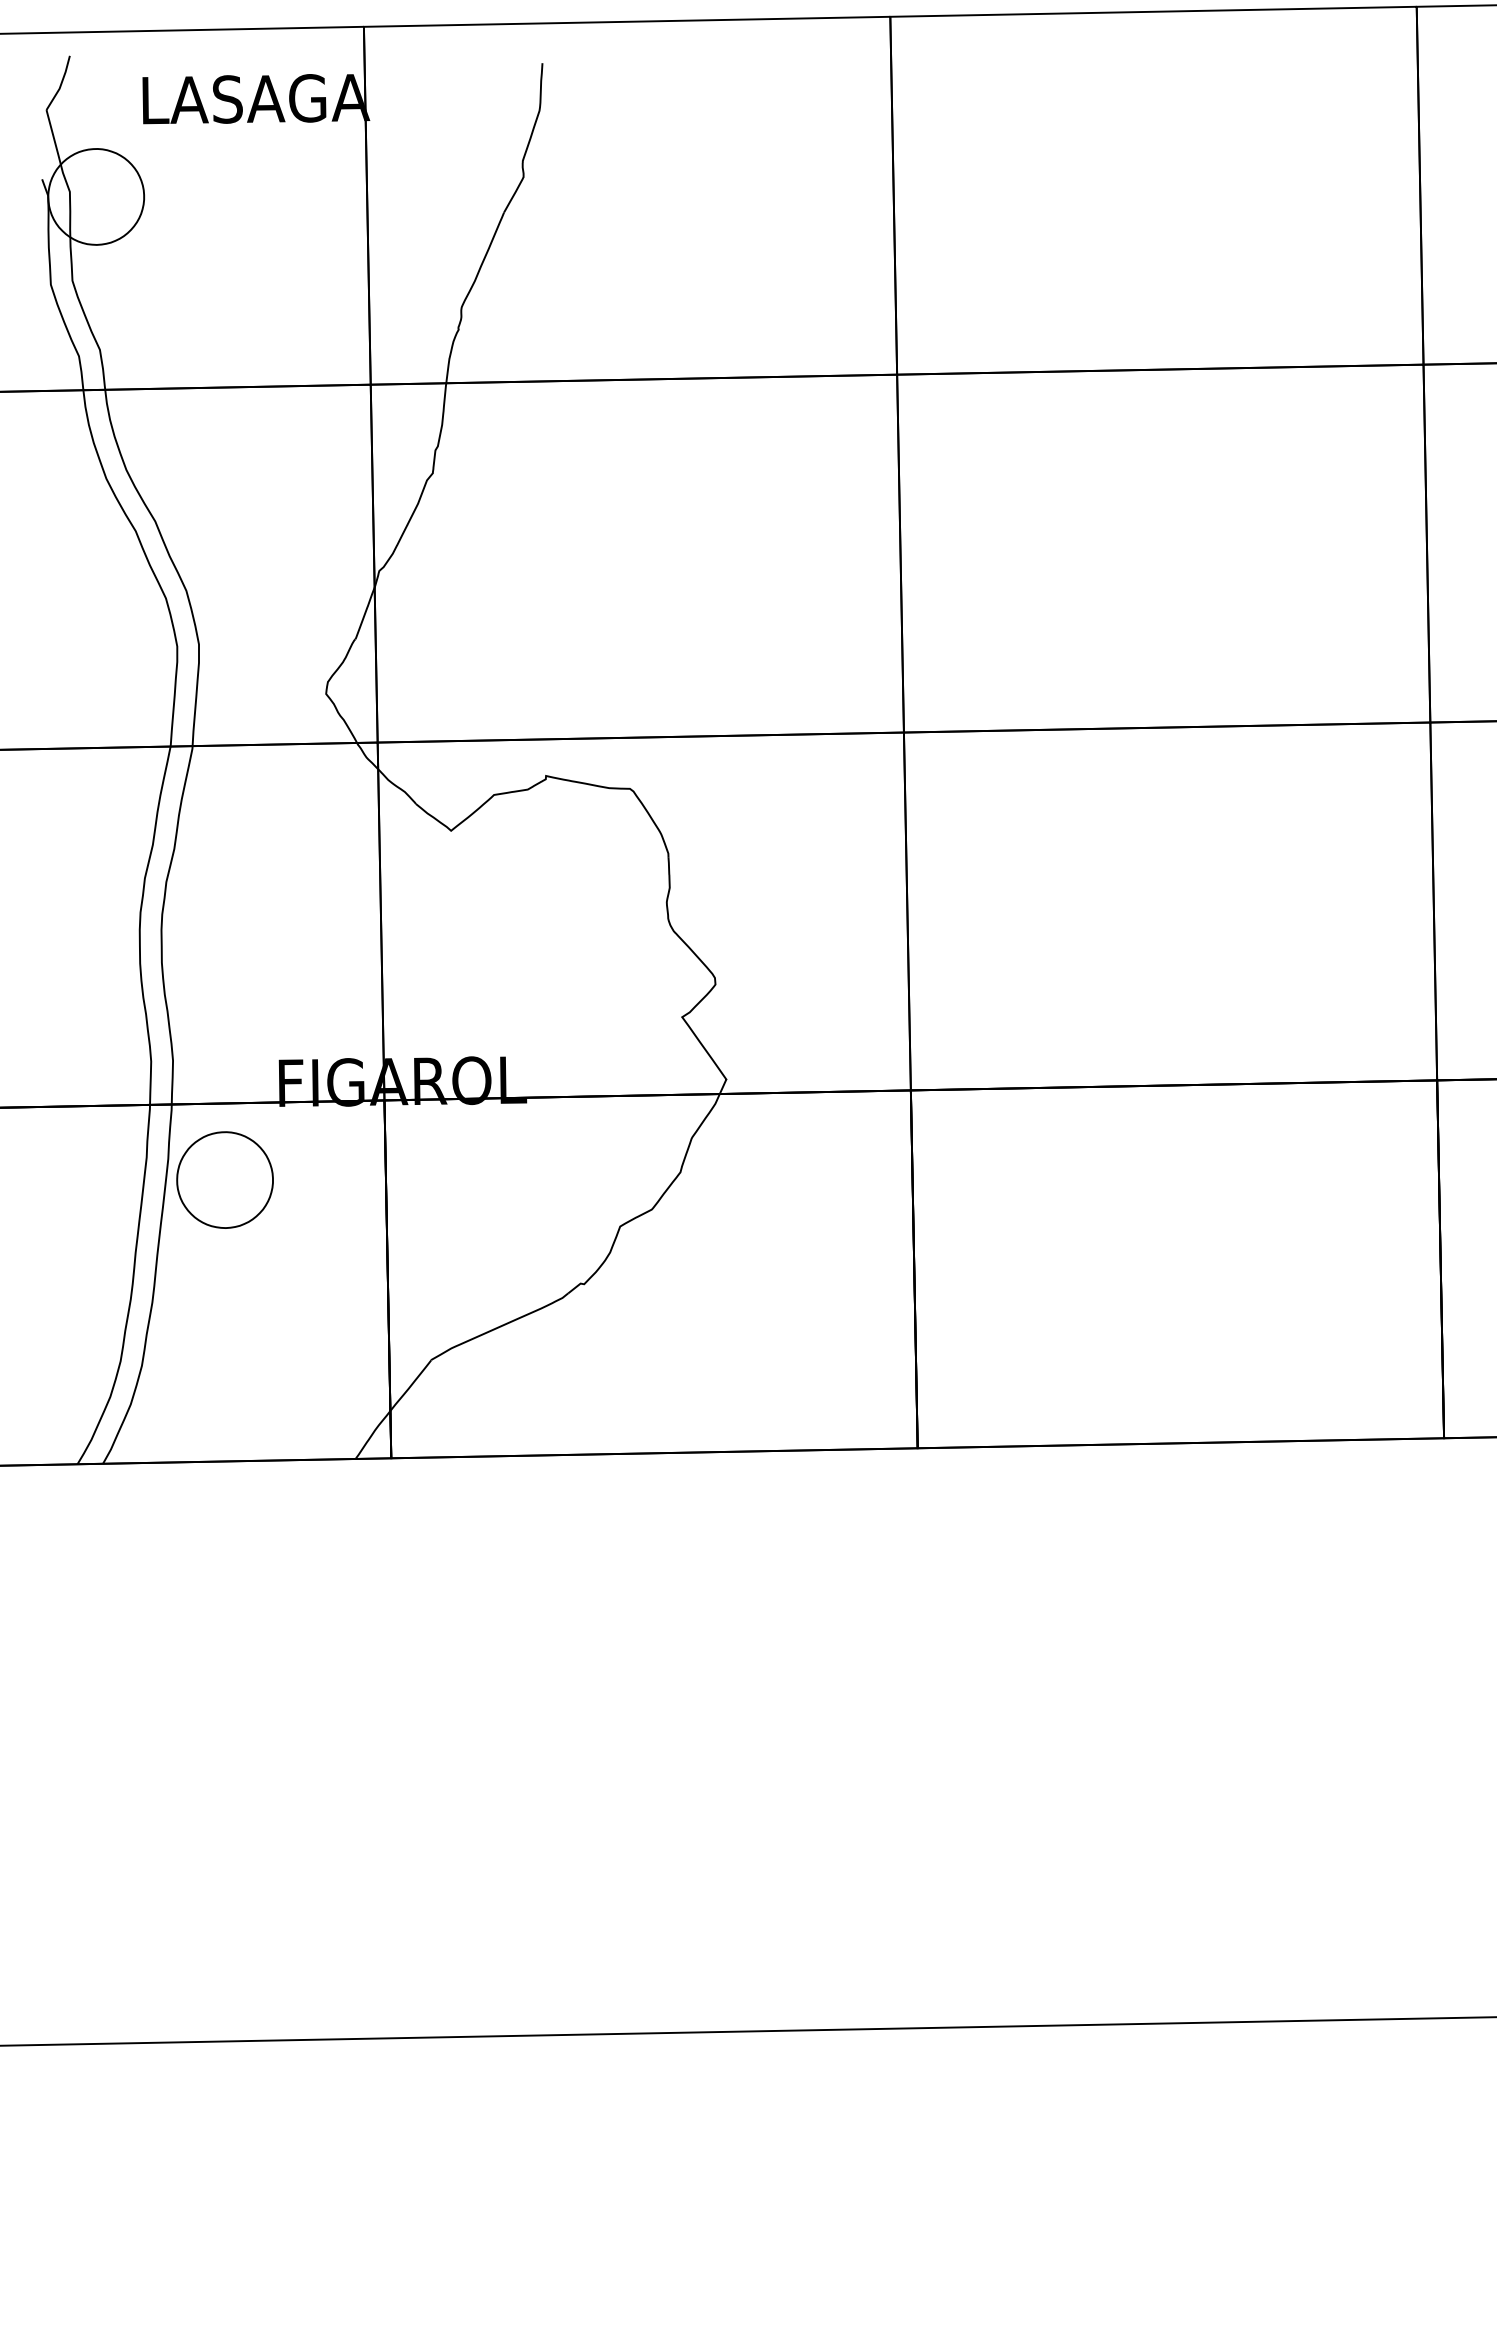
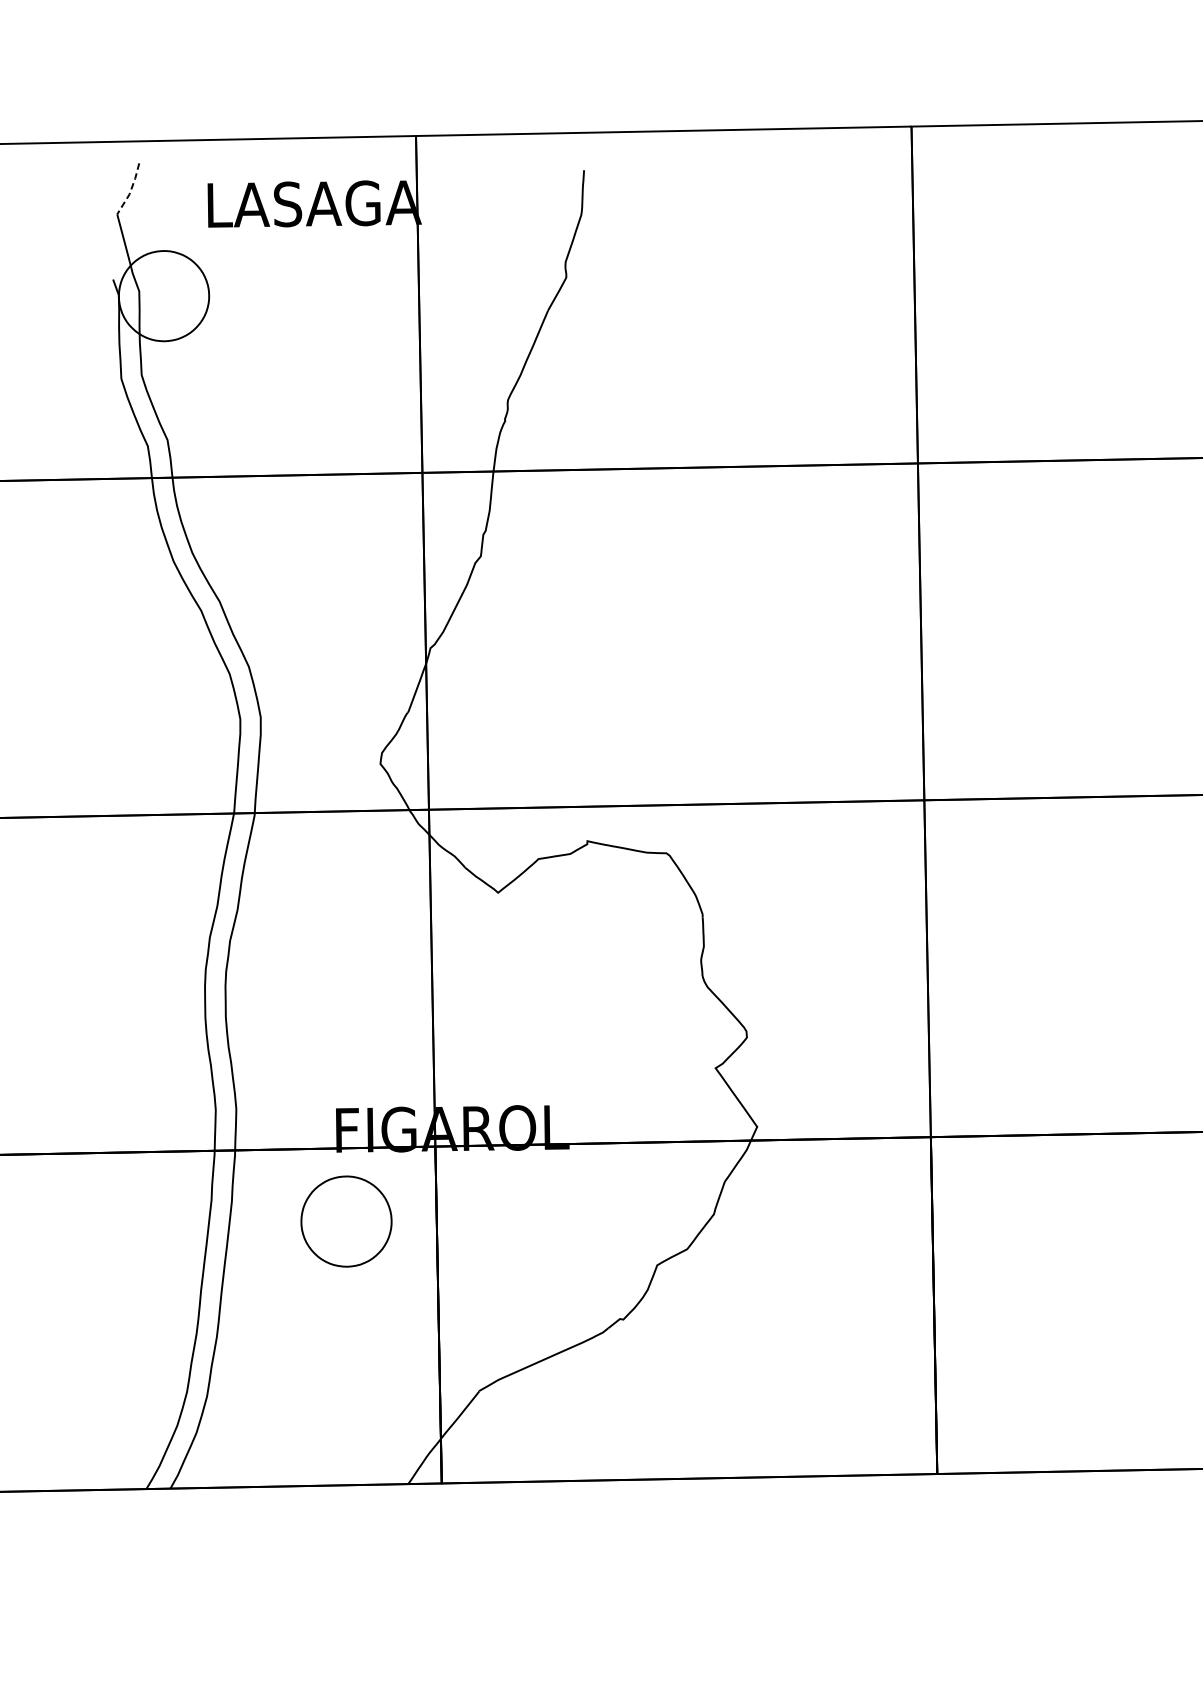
line: (60, 85) -> (130, 191), solid -> dashed
part: (224, 1179) -> (345, 1221), moved

